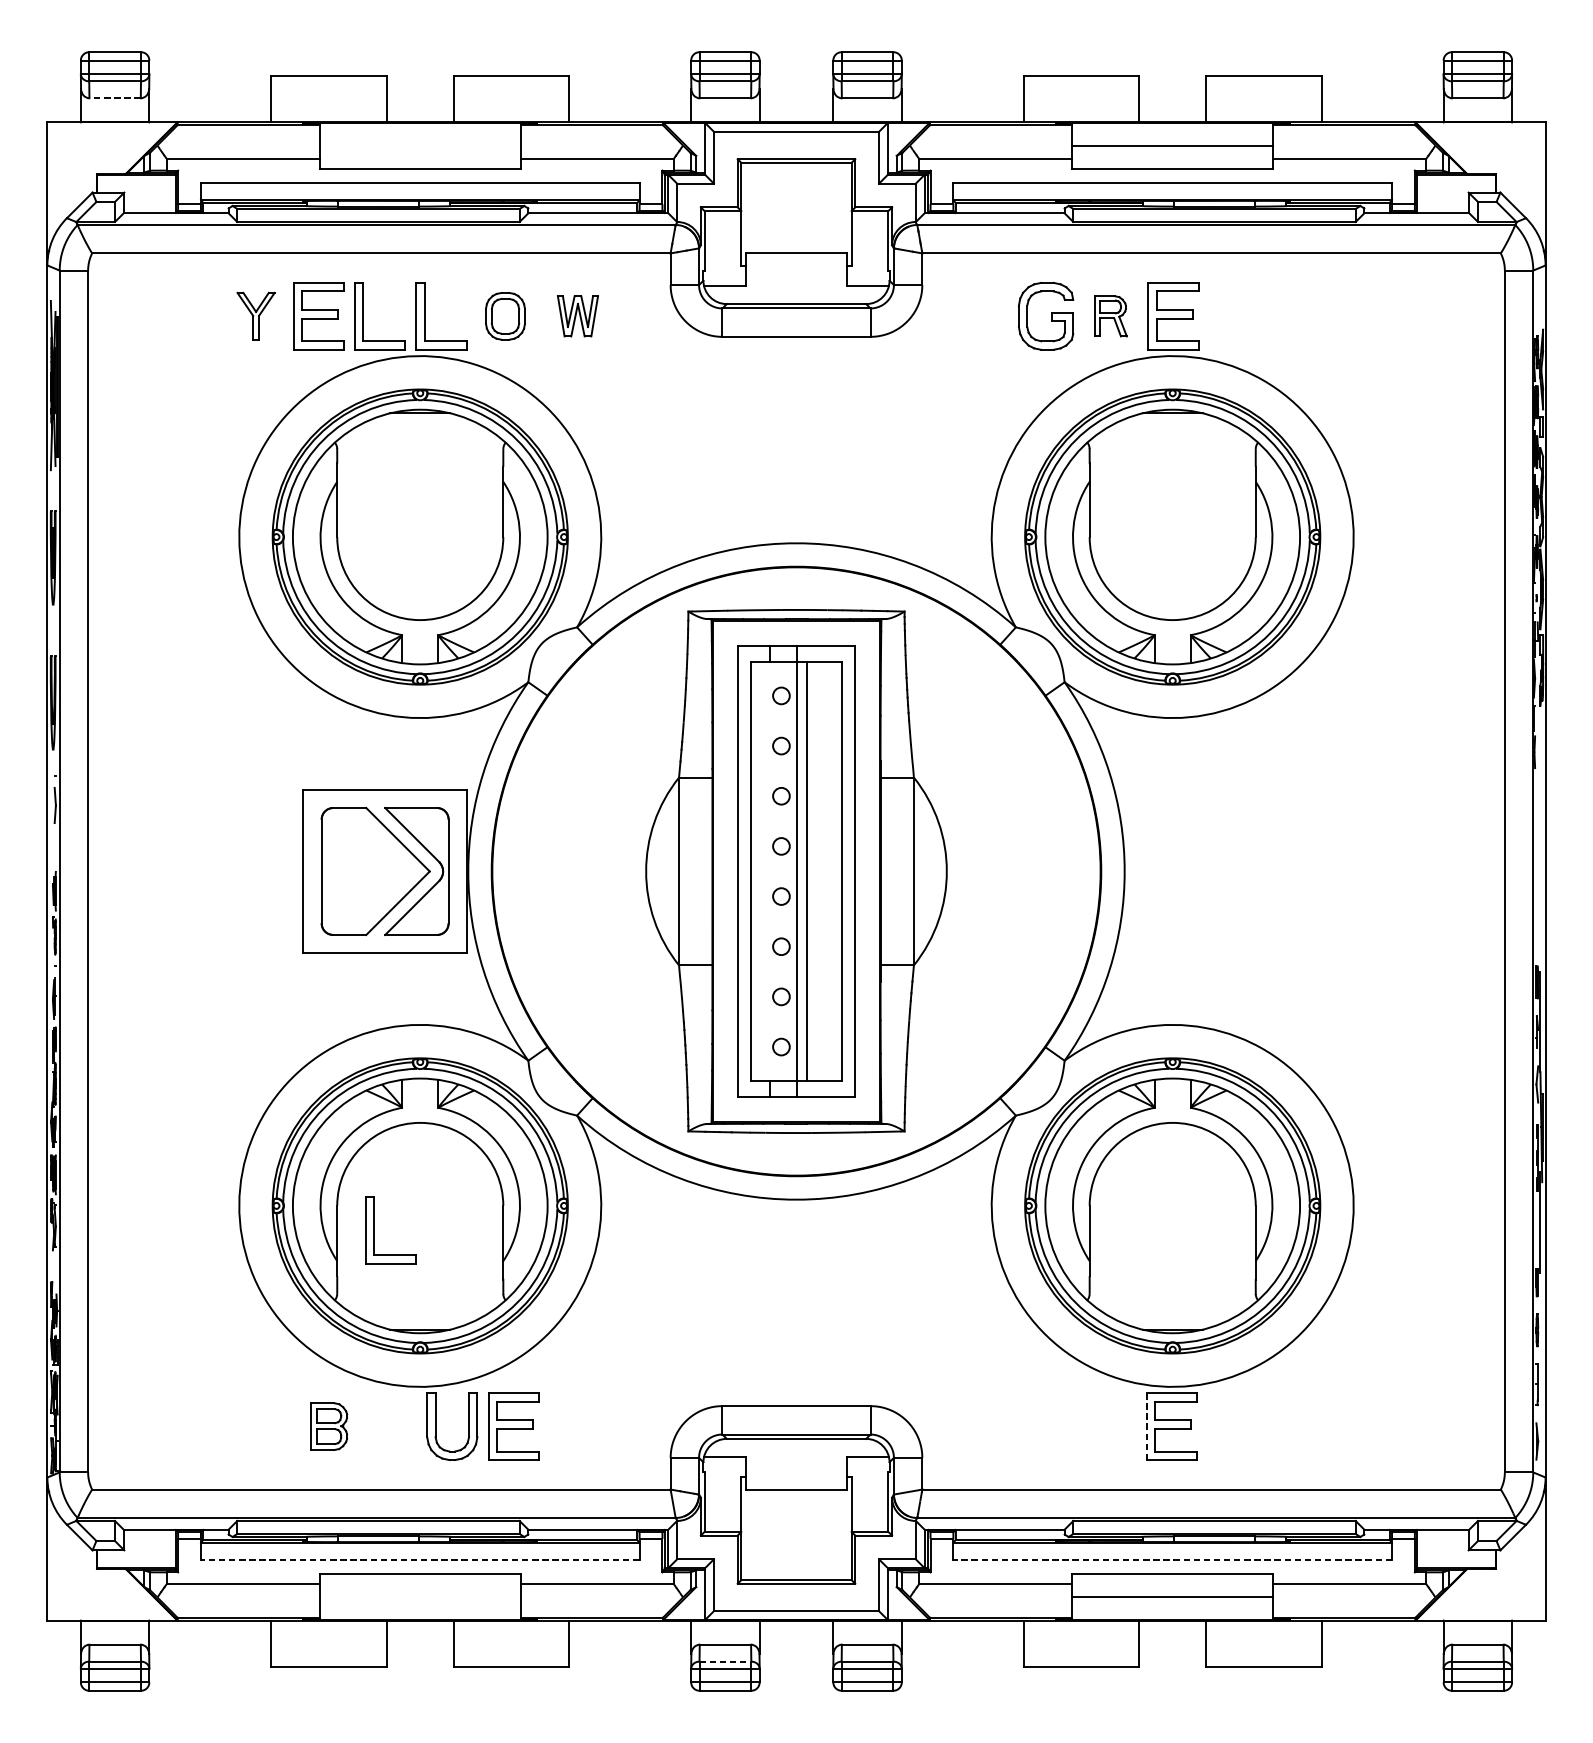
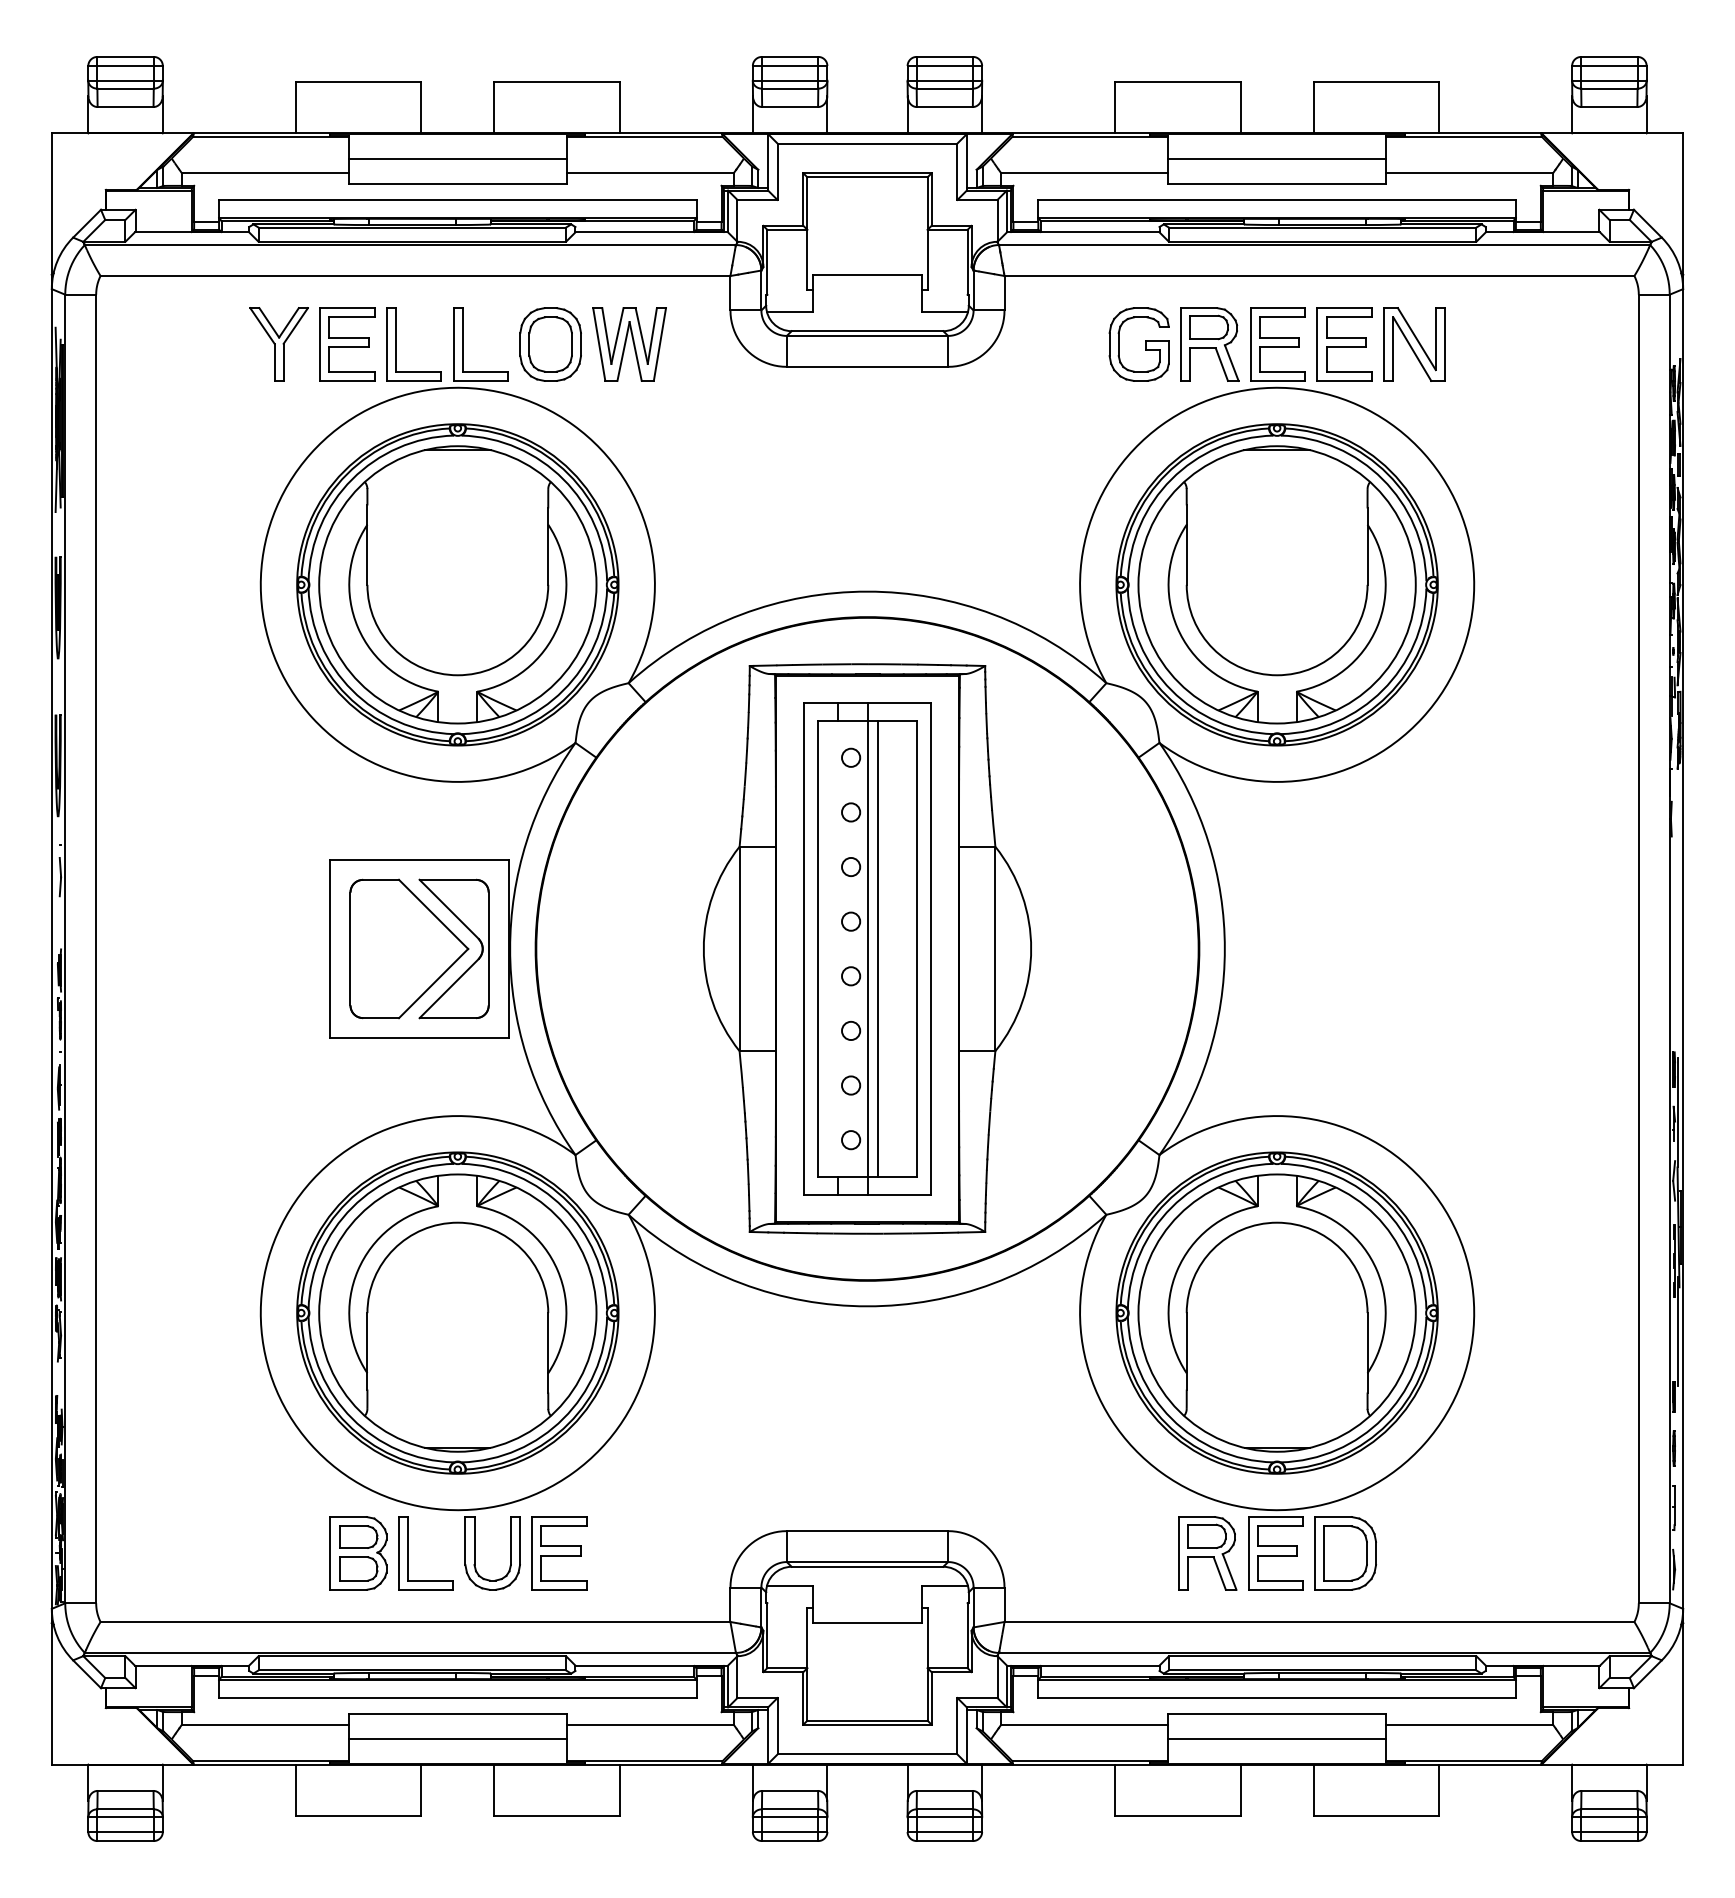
line: (115, 98) -> (125, 107), dashed -> solid
line: (419, 145) -> (457, 158), added
part: (255, 316) -> (278, 344), size x1.43
part: (505, 316) -> (550, 344), size x1.43
part: (577, 316) -> (629, 344), size x1.67
part: (1110, 316) -> (1209, 344), size x1.67
part: (1234, 316) -> (1344, 344), added
part: (1298, 316) -> (1414, 344), added
part: (374, 1230) -> (408, 1553), moved
part: (329, 1426) -> (358, 1553), size x1.43
part: (1108, 1426) -> (1207, 1553), added
line: (1146, 1426) -> (1248, 1553), dashed -> solid
part: (1235, 1426) -> (1345, 1553), added
line: (419, 1559) -> (457, 1698), dashed -> solid
line: (1173, 1559) -> (1277, 1698), dashed -> solid
line: (419, 1597) -> (457, 1739), added
line: (725, 1661) -> (790, 1809), dashed -> solid

